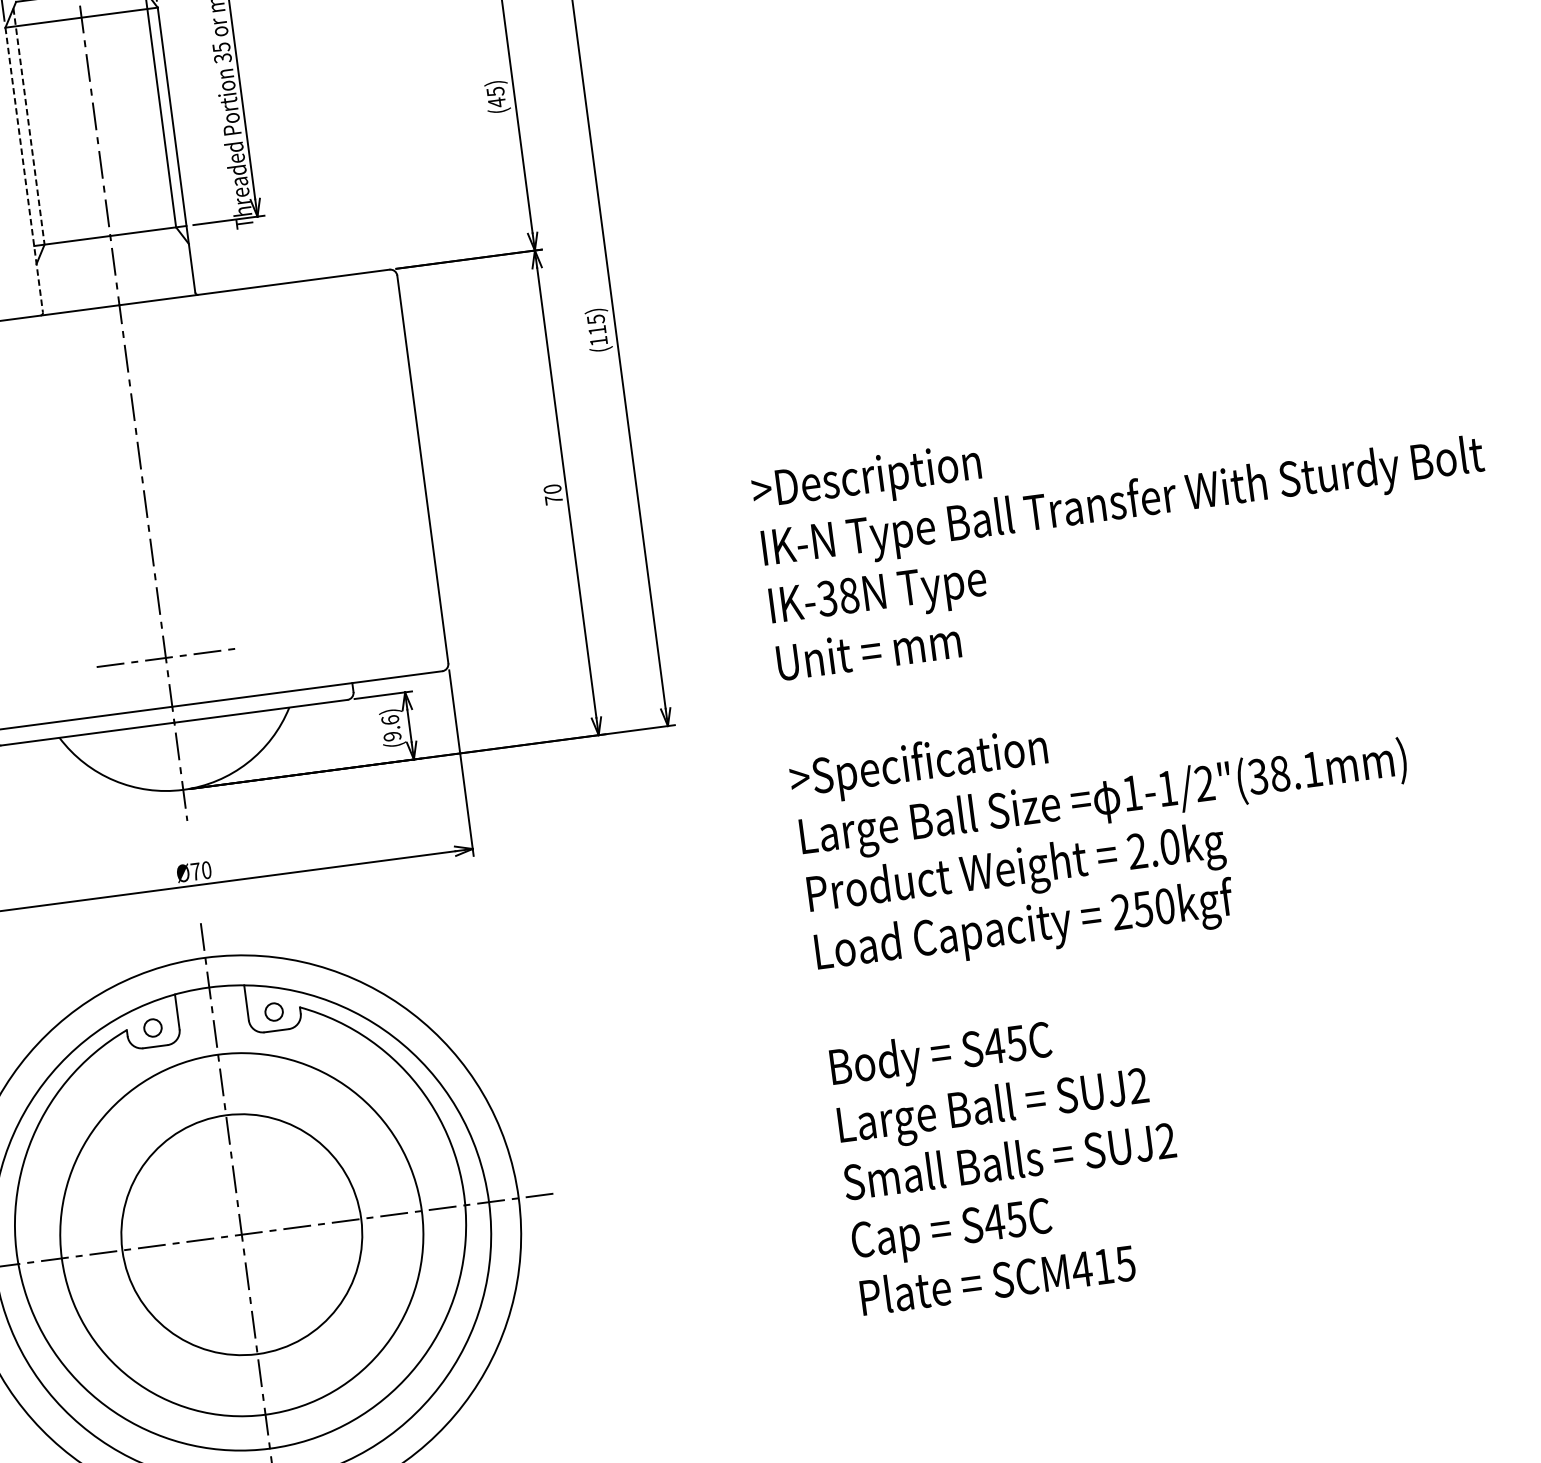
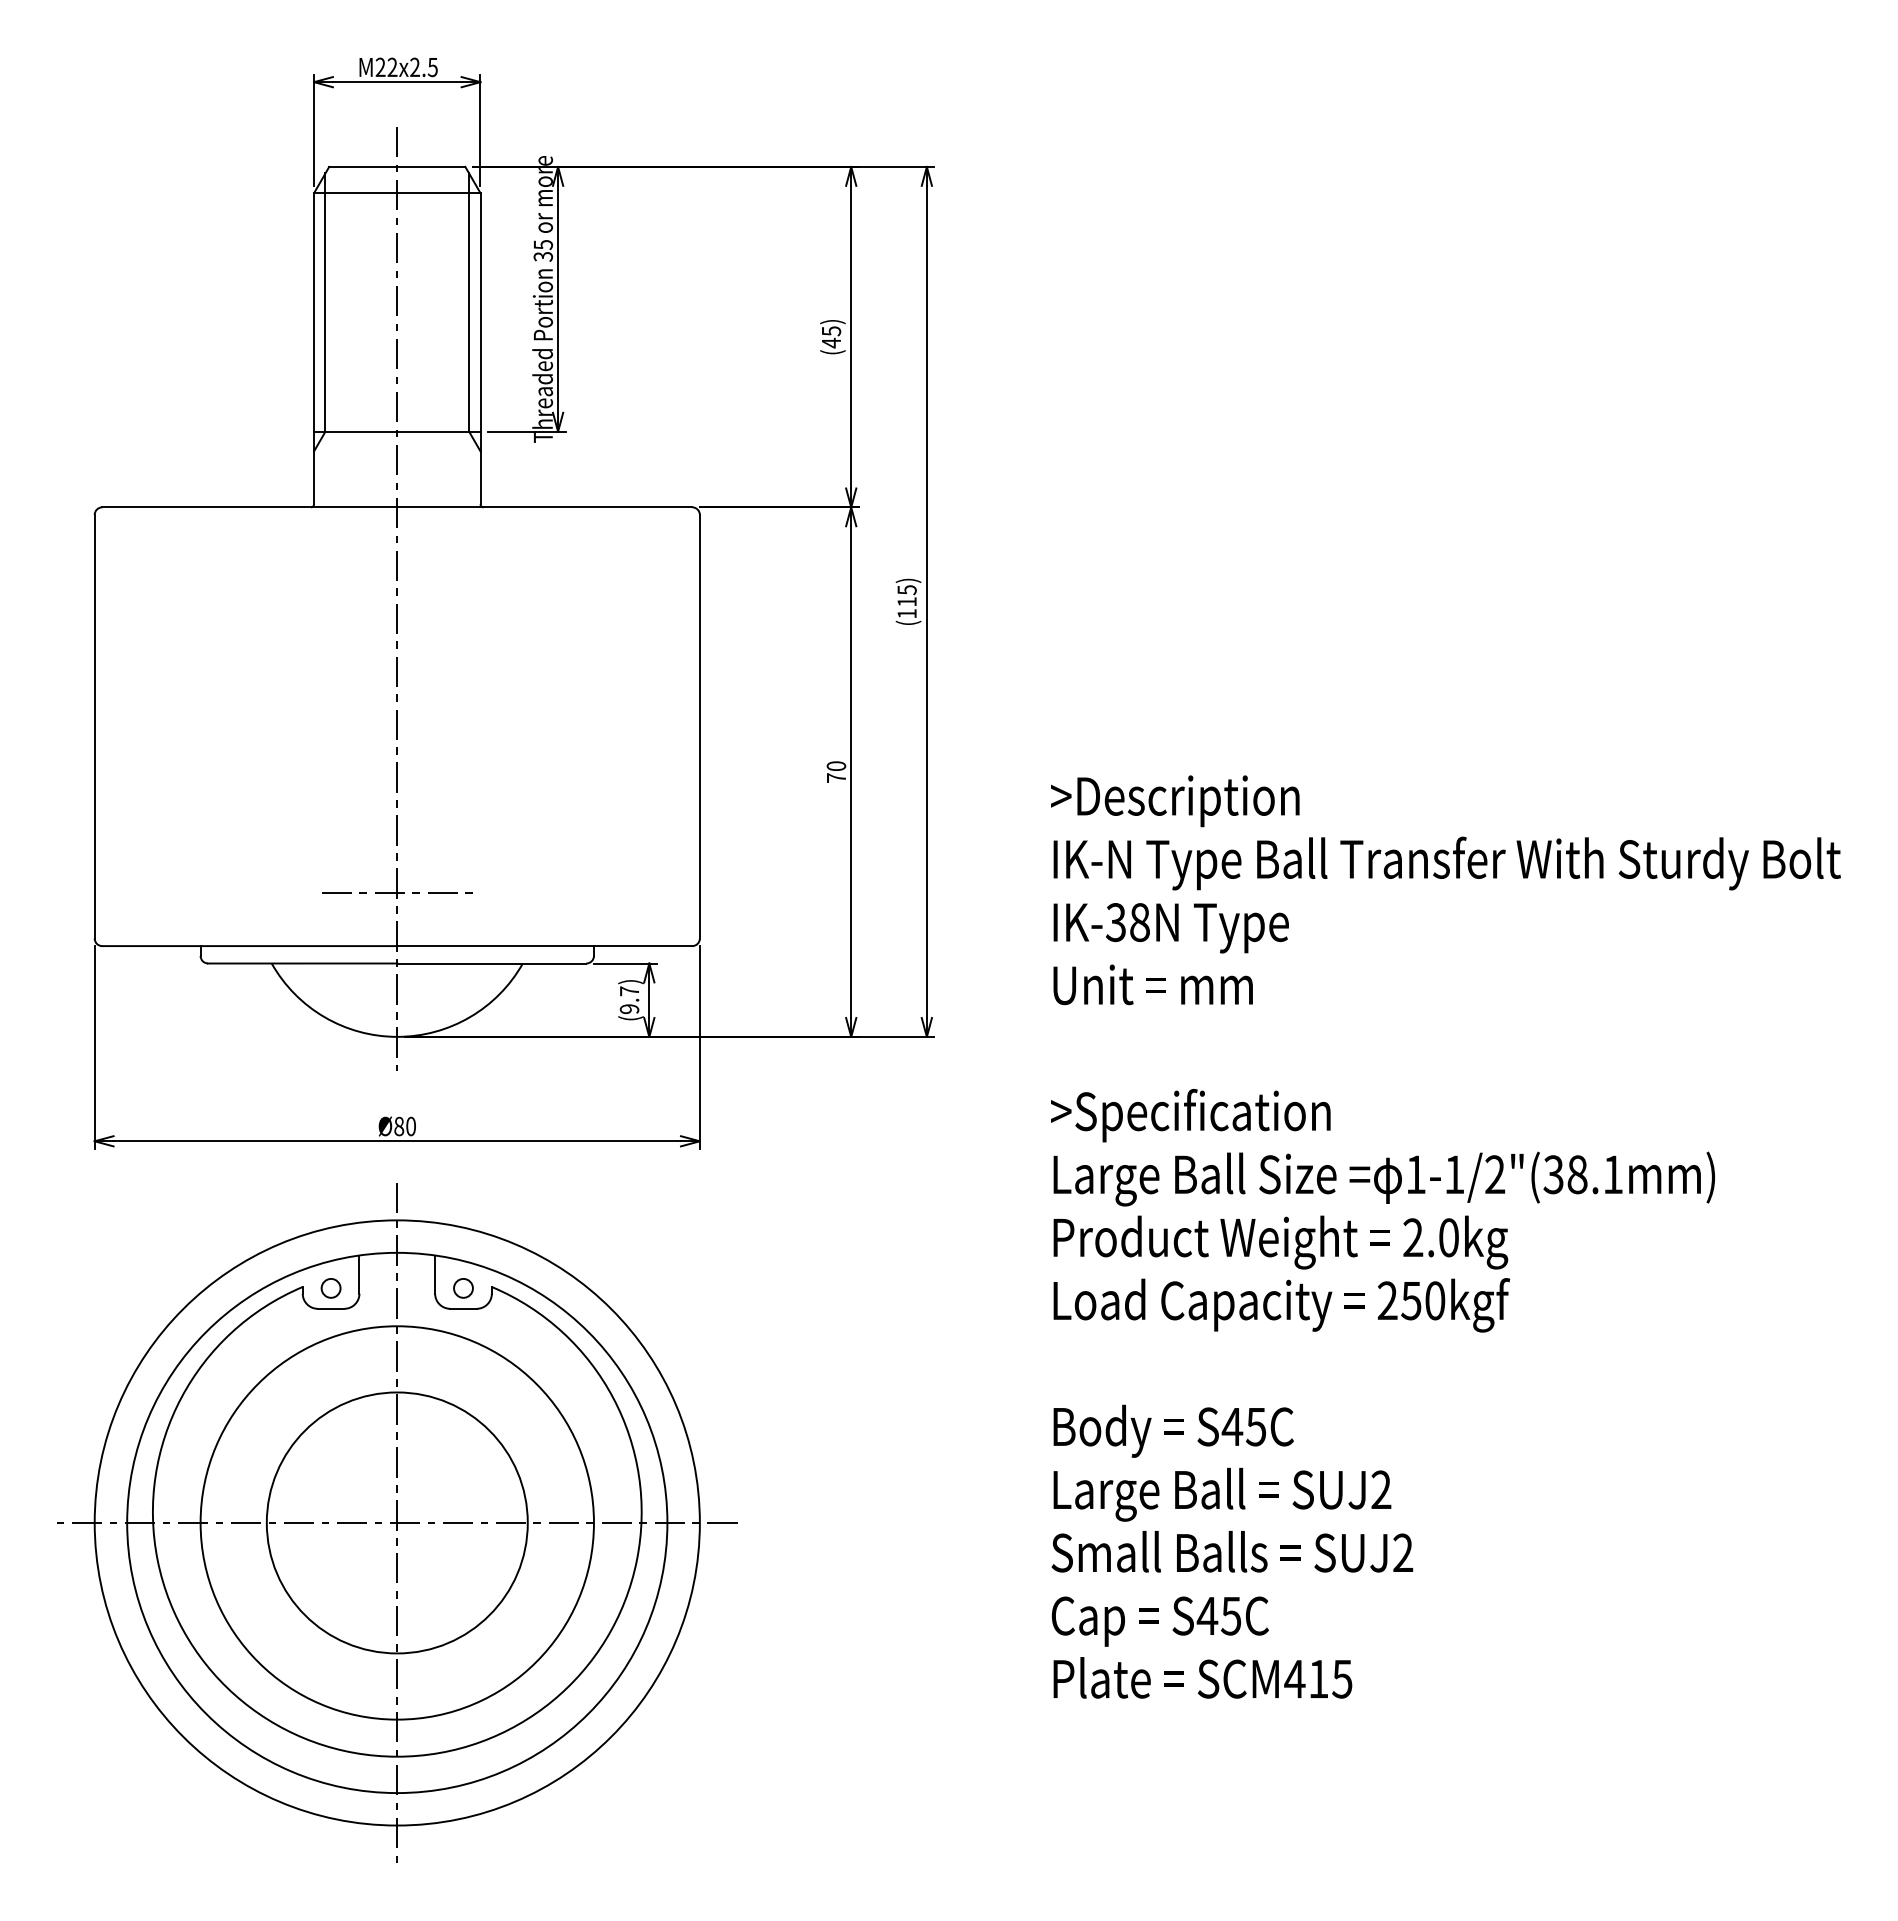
line: (29, 127) -> (325, 303), dashed -> solid
line: (24, 169) -> (314, 348), dashed -> solid
text: (390, 720) -> (629, 991), (9.6) -> (9.7)
text: (196, 871) -> (399, 1126), Ø70 -> Ø80

